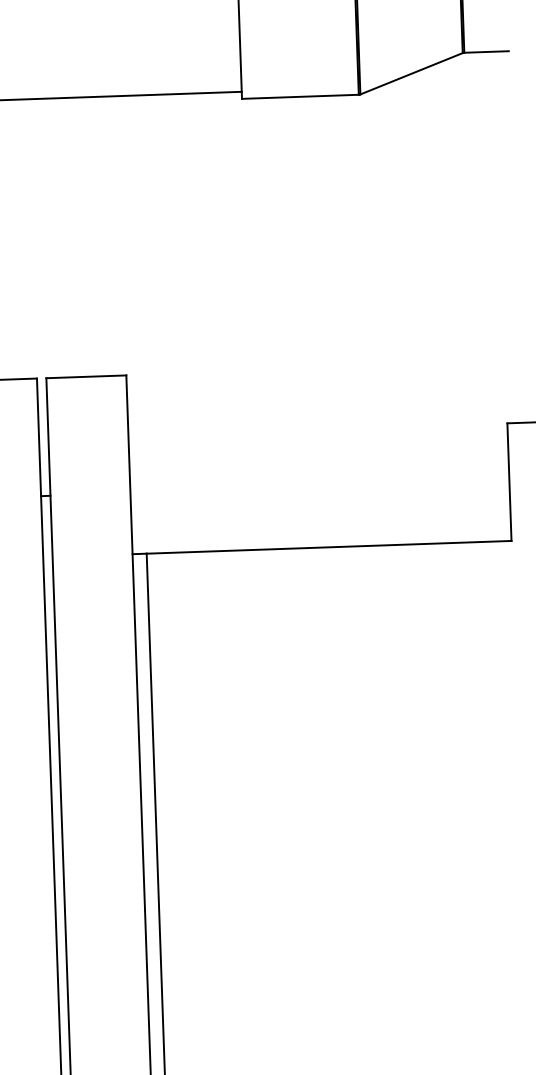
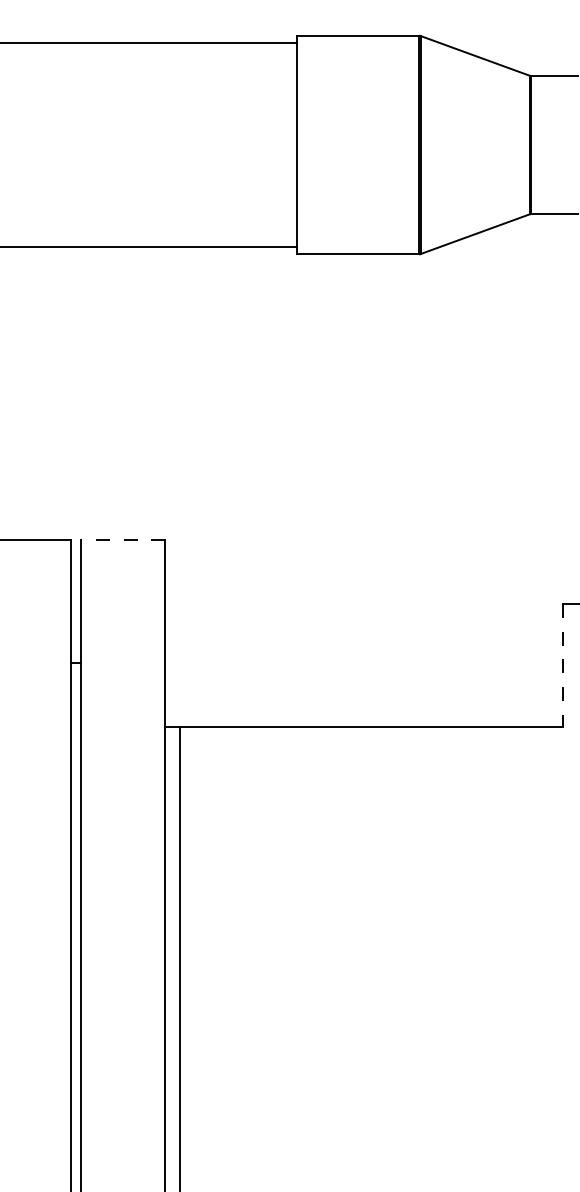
line: (86, 376) -> (123, 539), solid -> dashed
line: (509, 481) -> (562, 665), solid -> dashed

